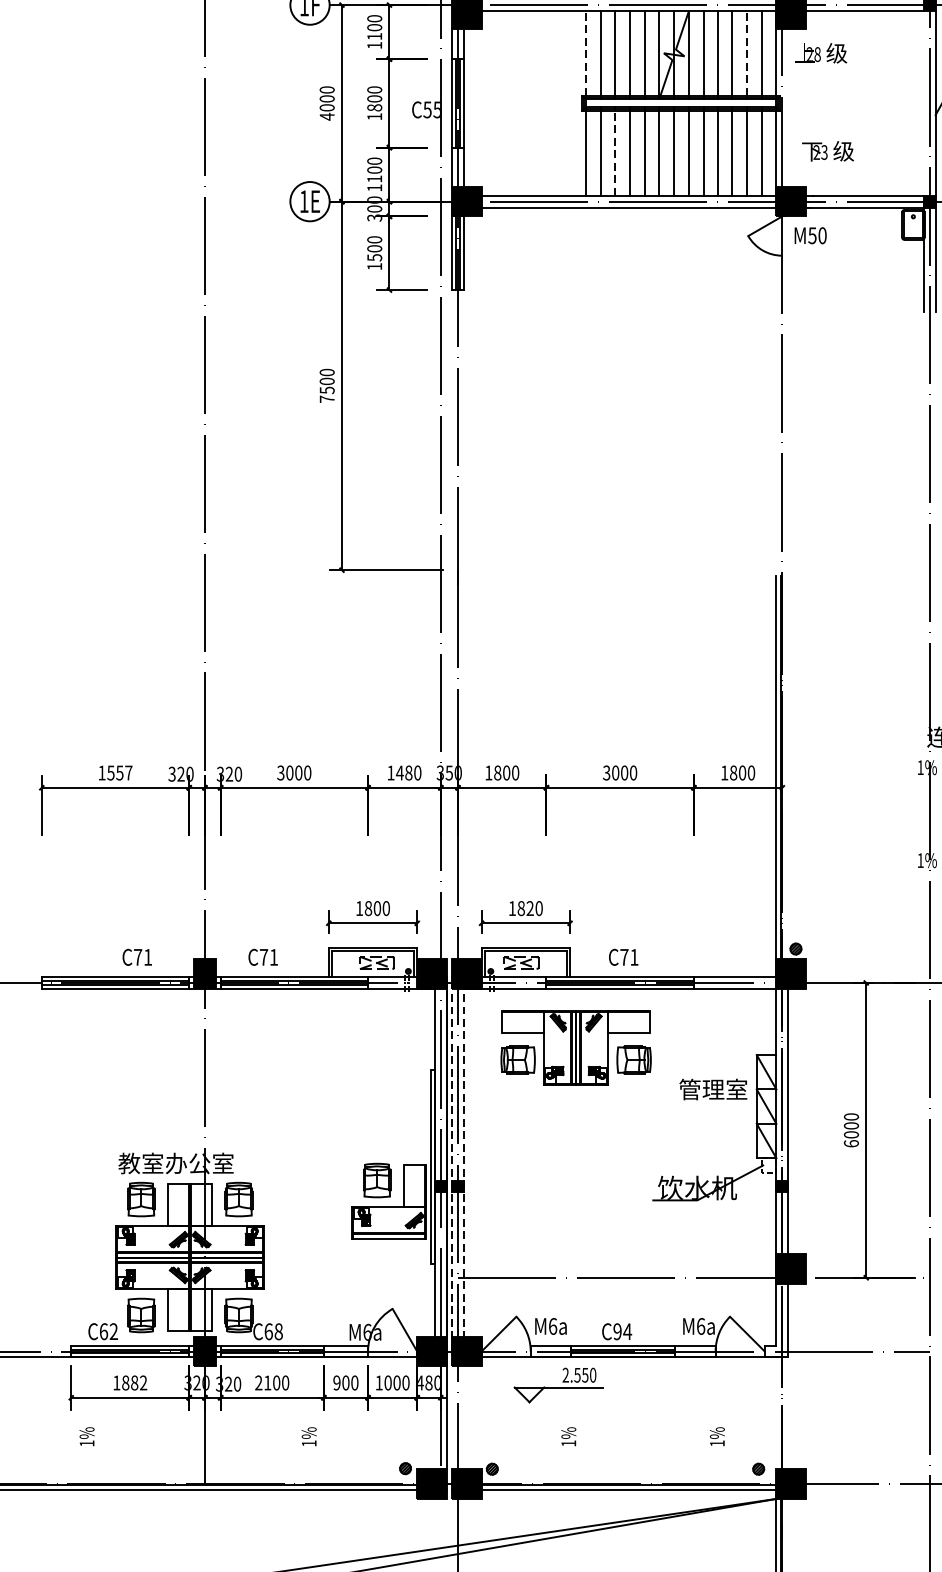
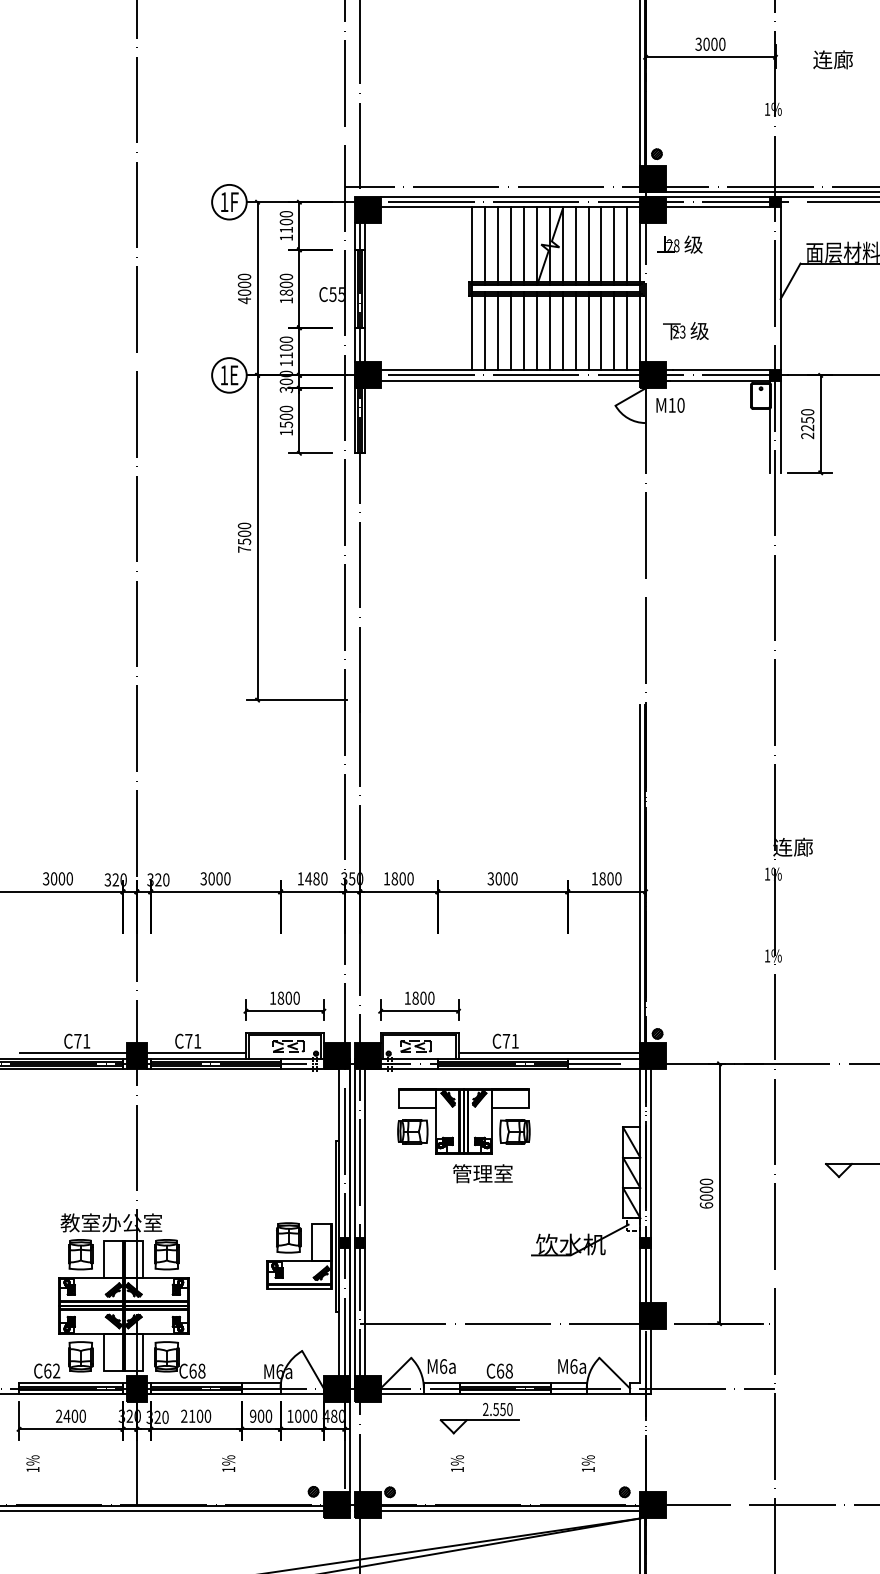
line: (585, 53) -> (472, 244), dashed -> solid
line: (747, 53) -> (614, 244), dashed -> solid
line: (615, 152) -> (498, 332), dashed -> solid
text: (811, 235) -> (671, 405), M50 -> M10
text: (114, 772) -> (57, 878), 1557 -> 3000
text: (530, 907) -> (423, 997), 1820 -> 1800
line: (200, 971) -> (132, 1053), added
line: (673, 971) -> (549, 1053), added
text: (713, 1089) -> (482, 1173), moved
line: (451, 1164) -> (354, 1223), dashed -> solid
line: (464, 1169) -> (365, 1228), dashed -> solid
text: (622, 1331) -> (504, 1370), C94 -> C68
text: (129, 1382) -> (70, 1415), 1882 -> 2400
part: (558, 1385) -> (479, 1418), moved

